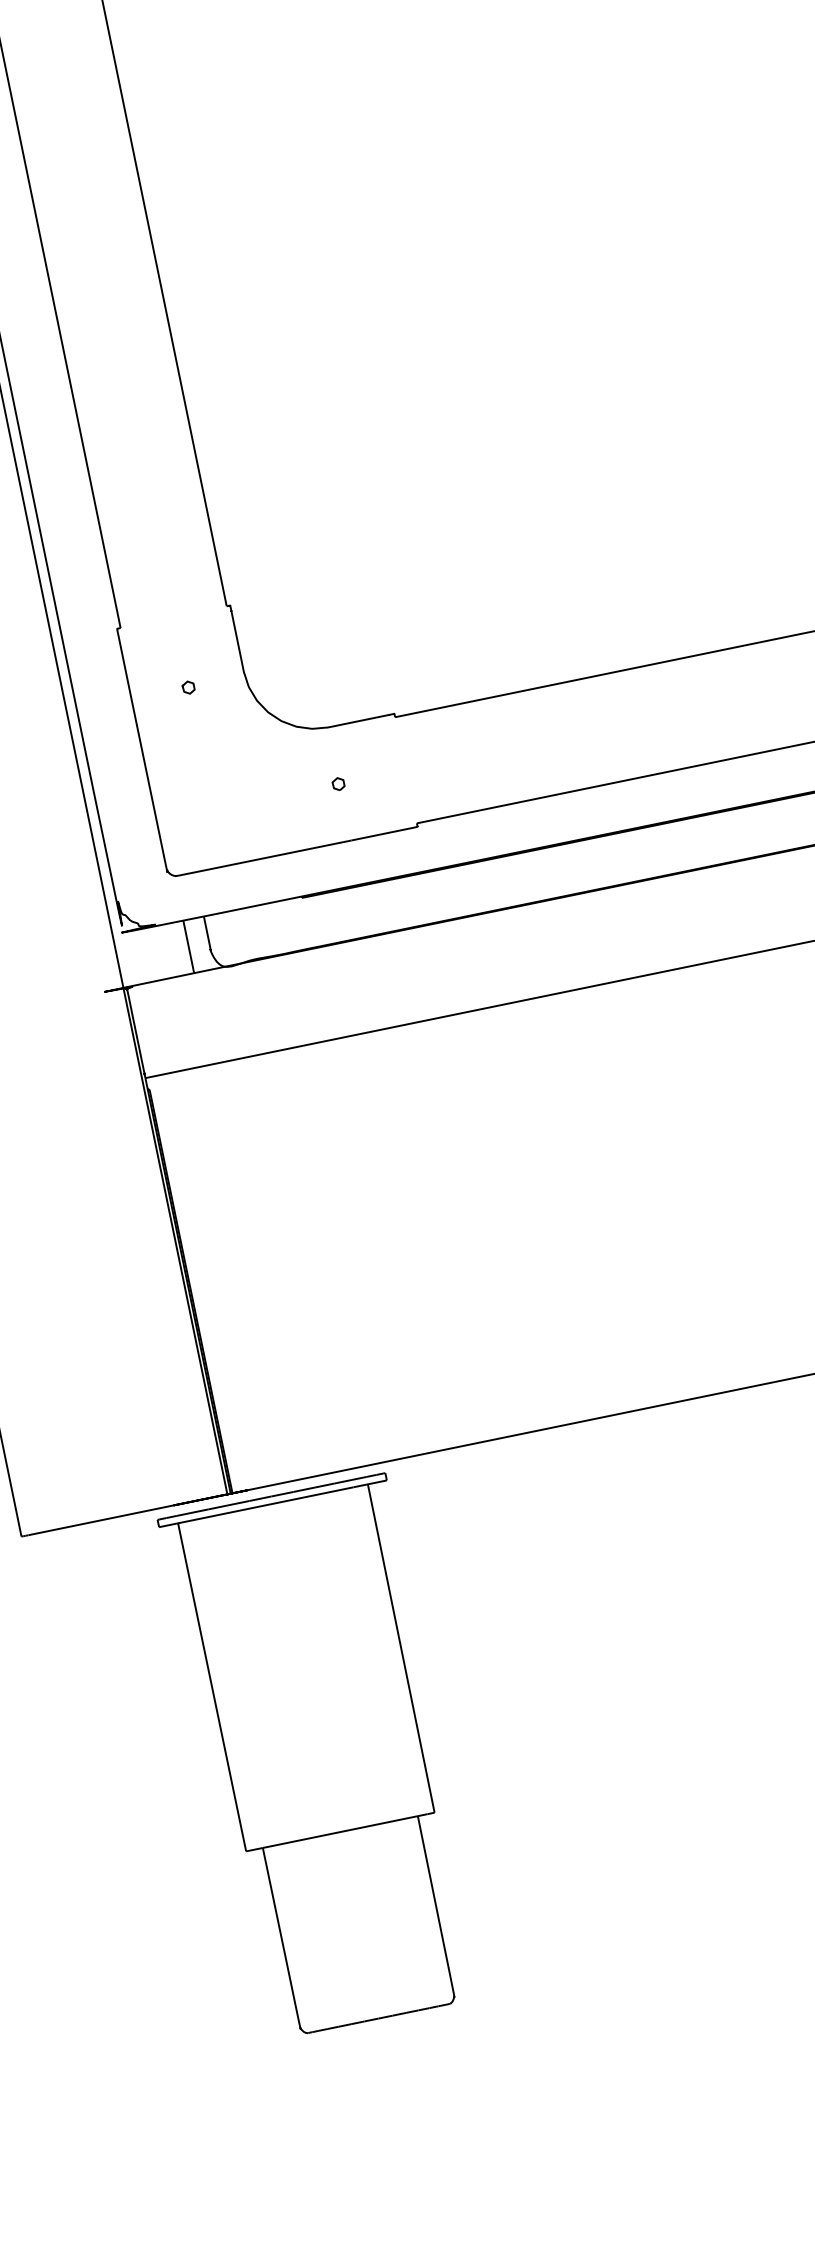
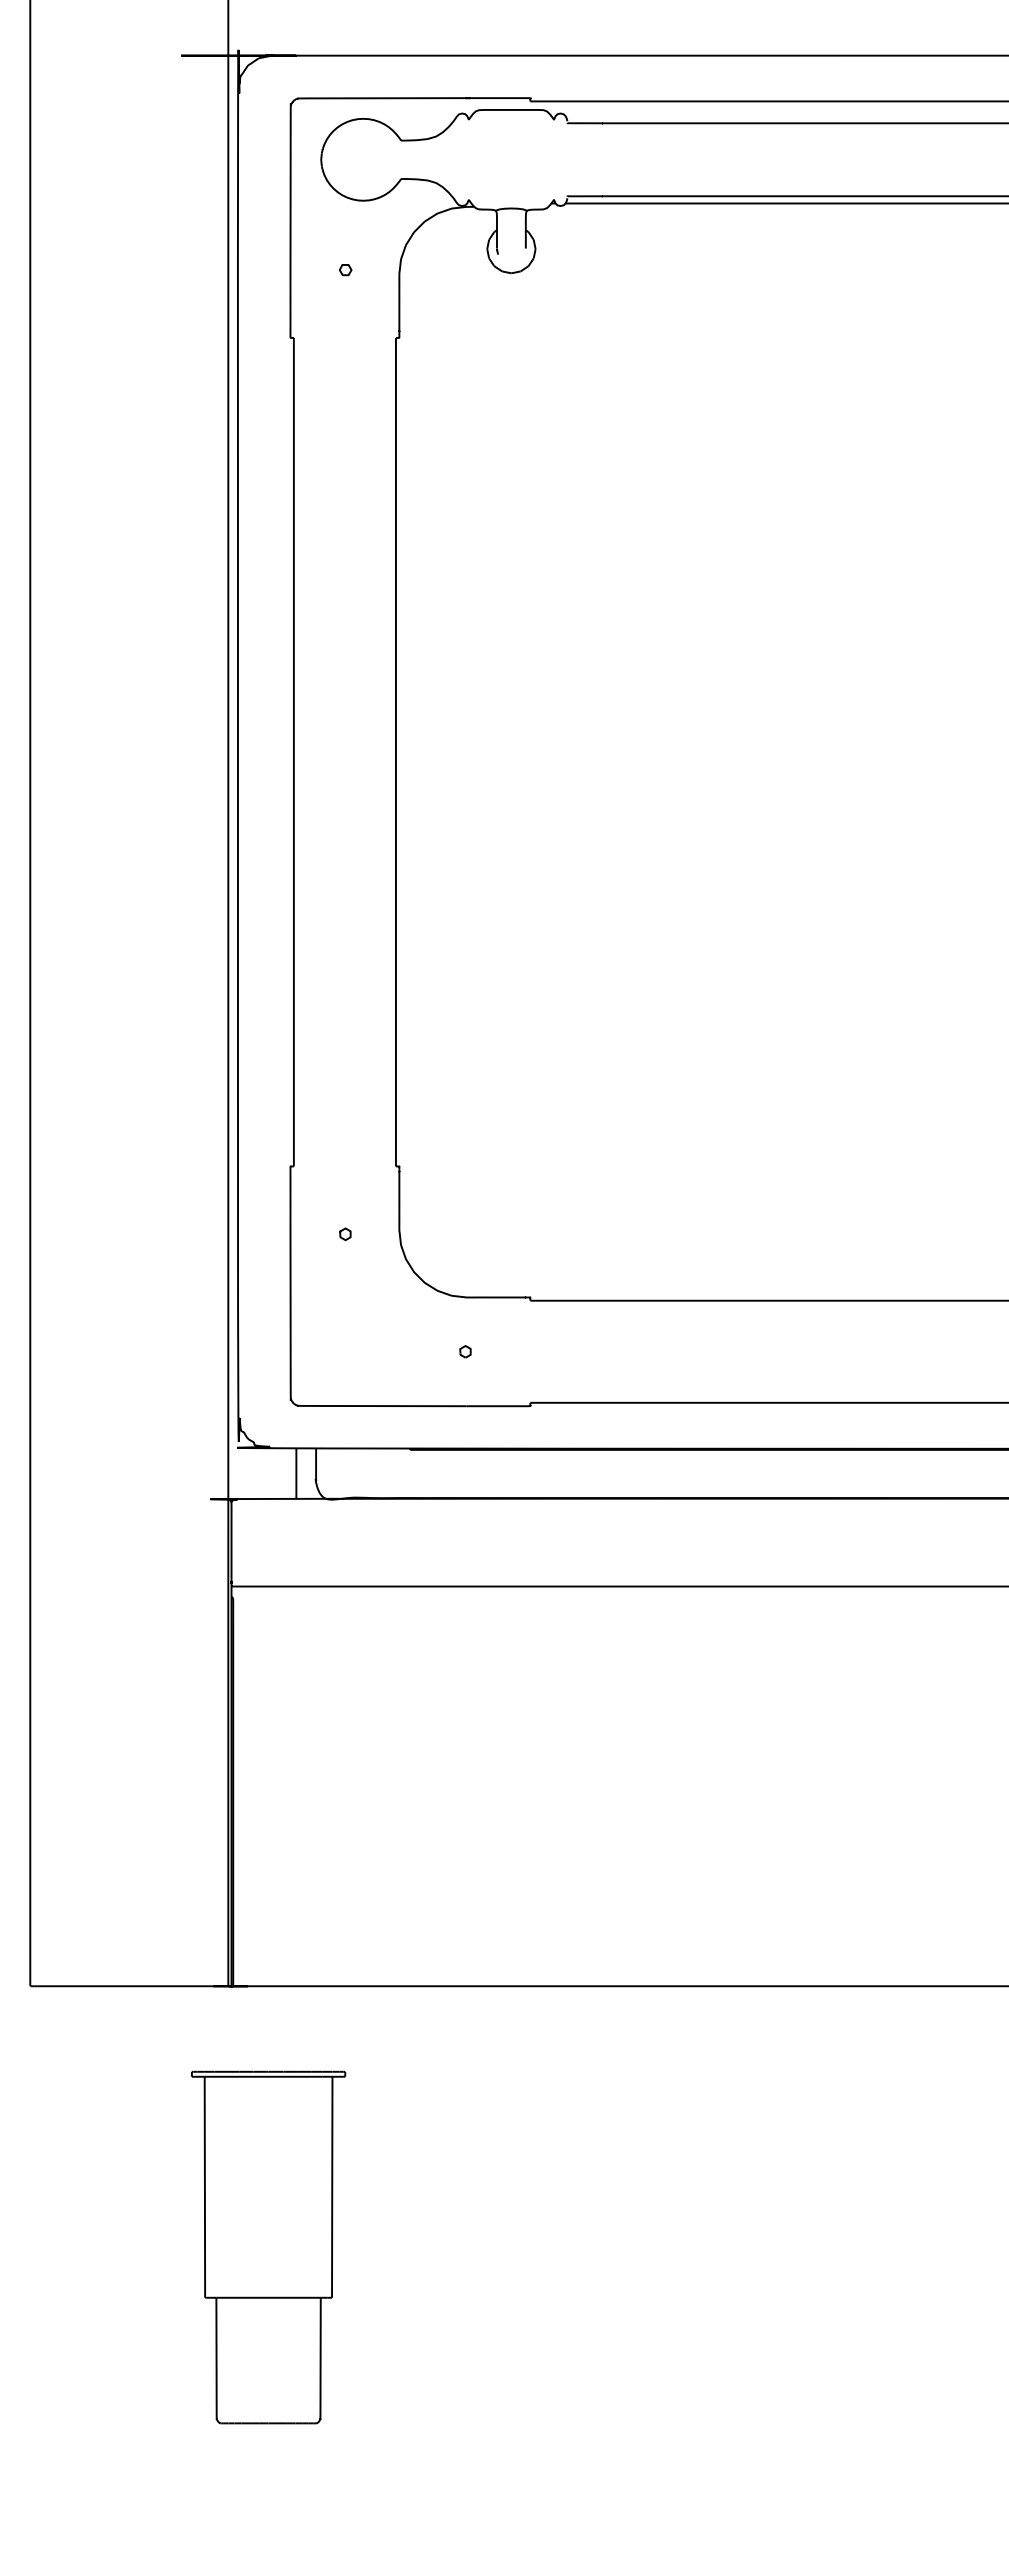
part: (324, 1757) -> (268, 2247), size x0.7

